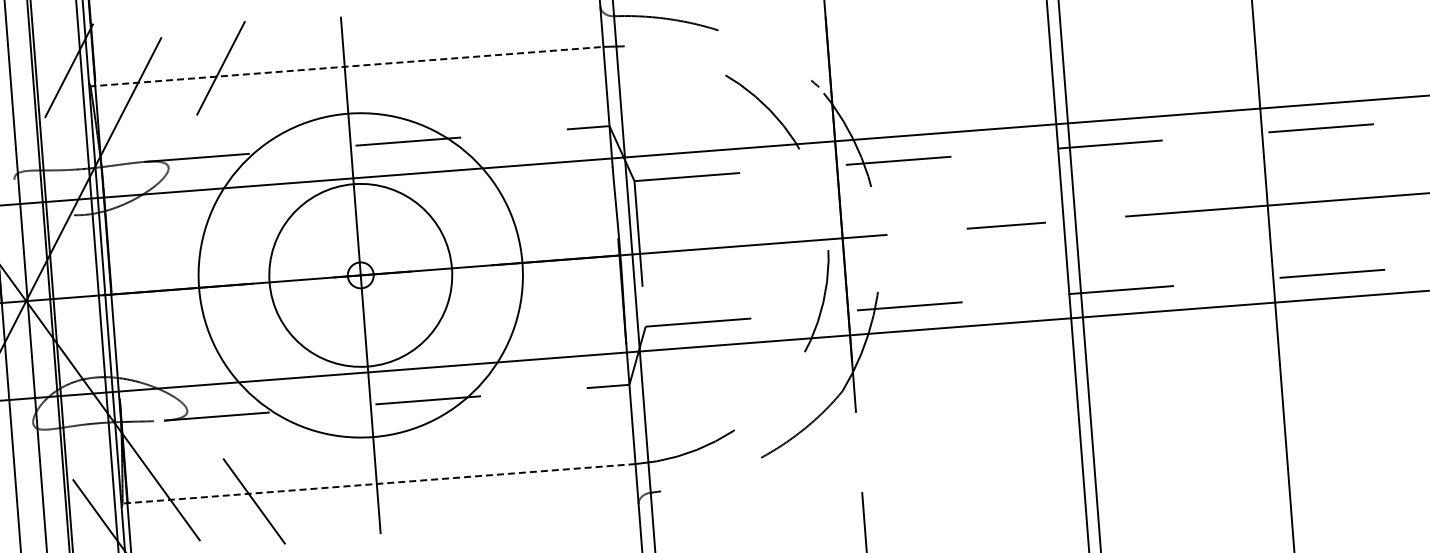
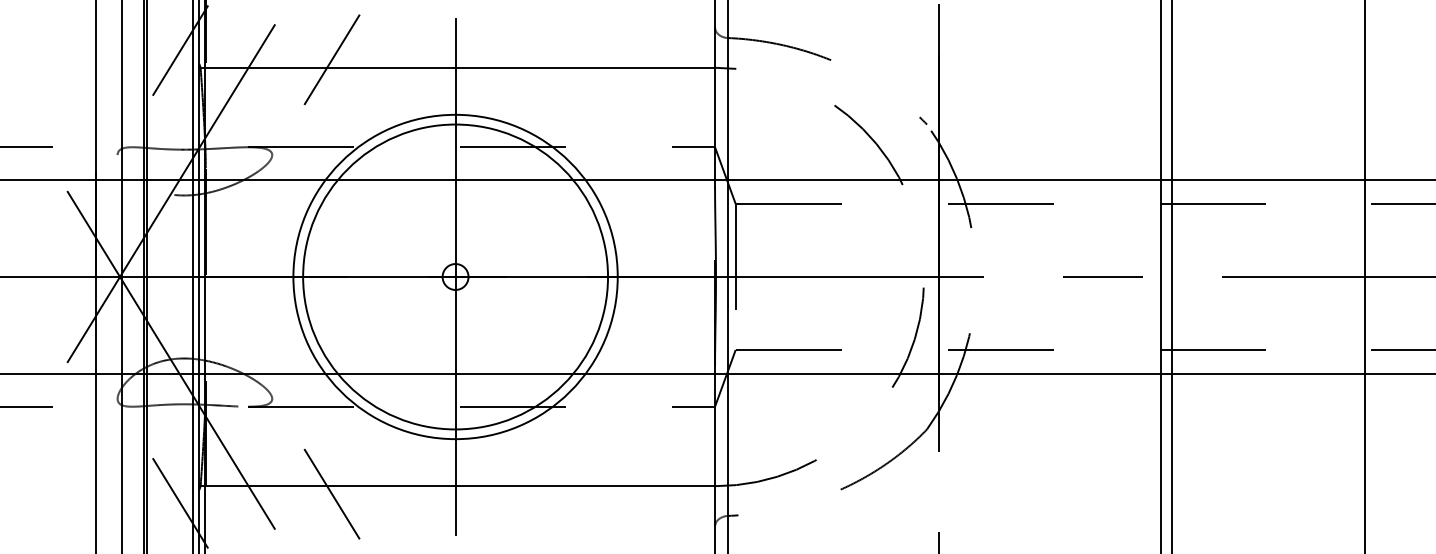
line: (346, 66) -> (457, 67), dashed -> solid
circle: (360, 274) -> (455, 276), size x1.67
line: (378, 484) -> (457, 486), dashed -> solid

